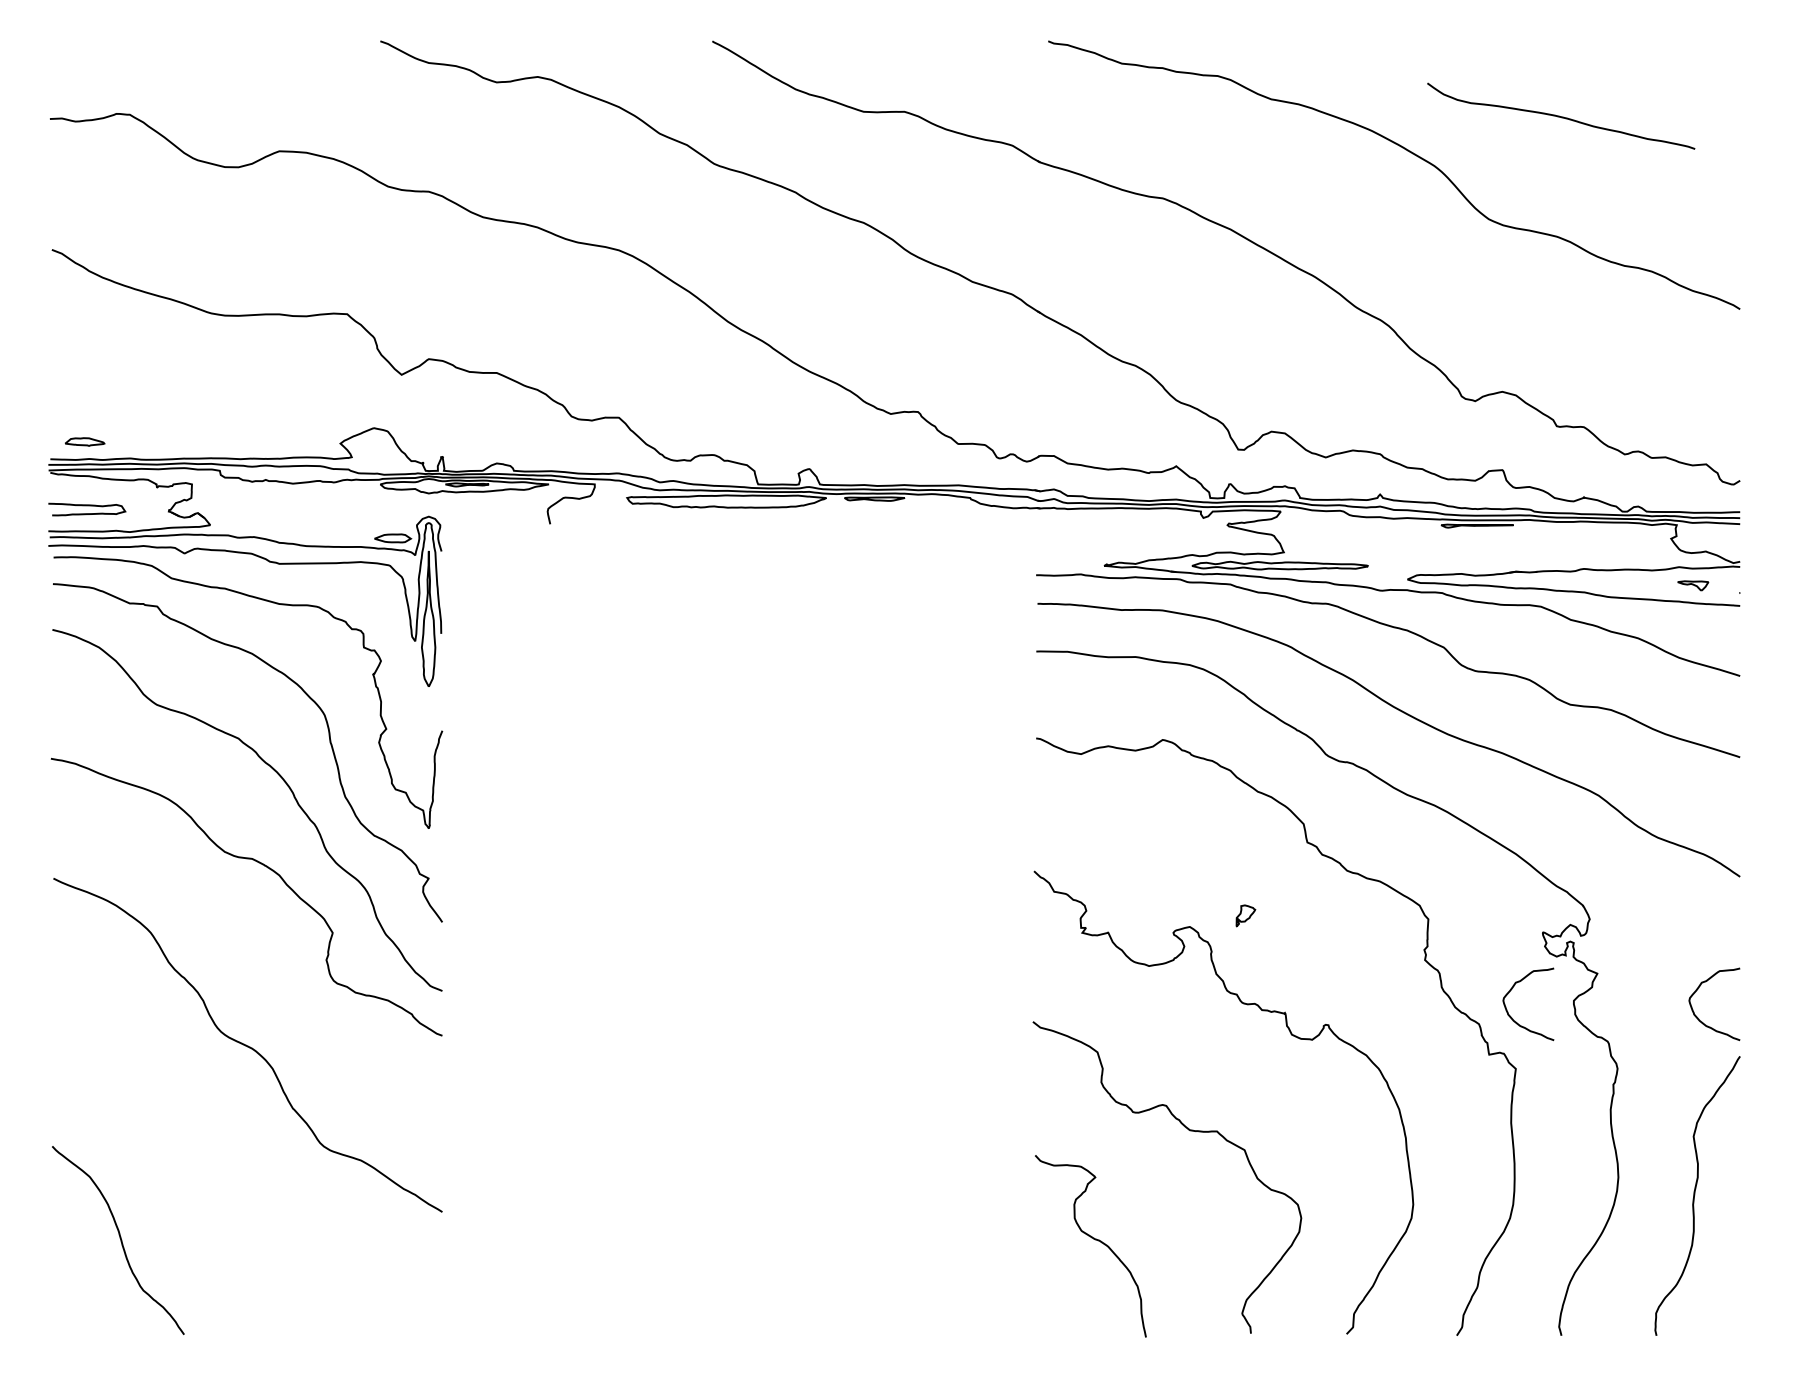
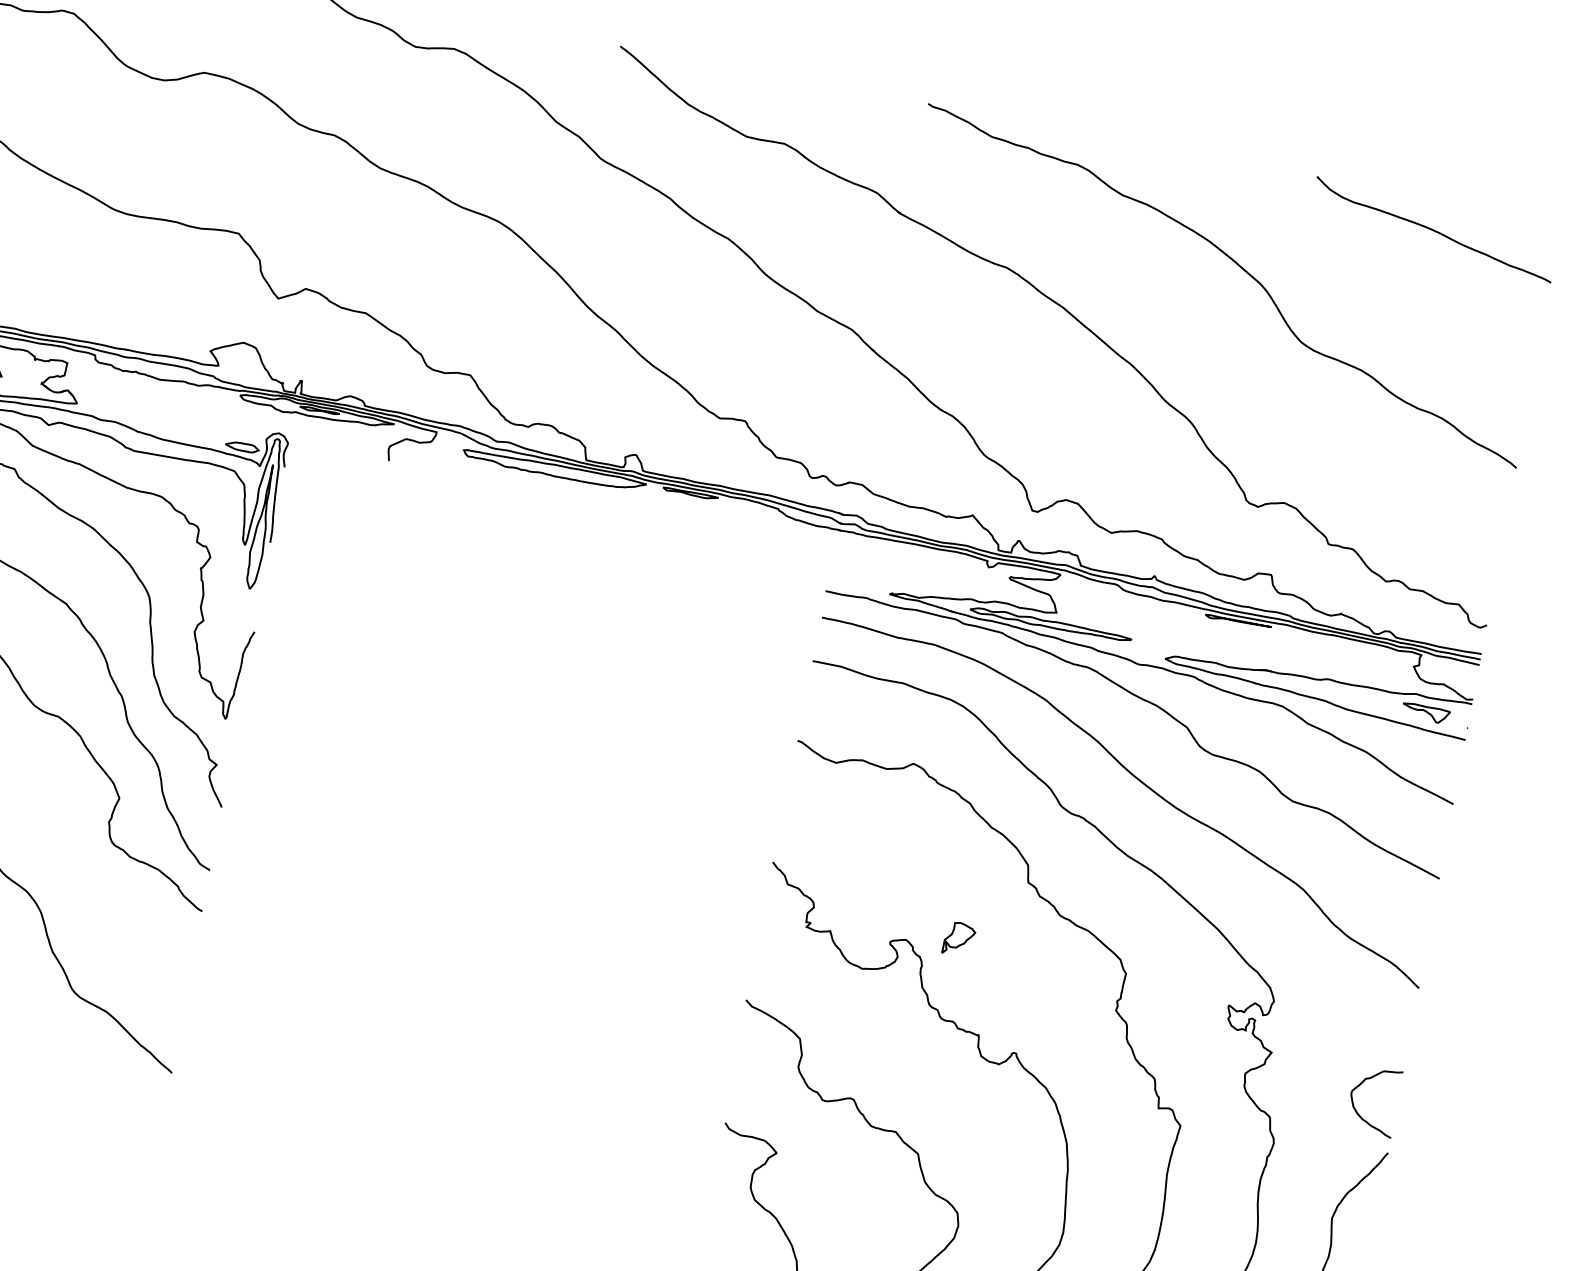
curve: (1561, 116) -> (1434, 230), moved
part: (1693, 585) -> (1426, 713), size x1.67
part: (1245, 915) -> (959, 938), size x1.67
curve: (1512, 1017) -> (1186, 1078), removed

